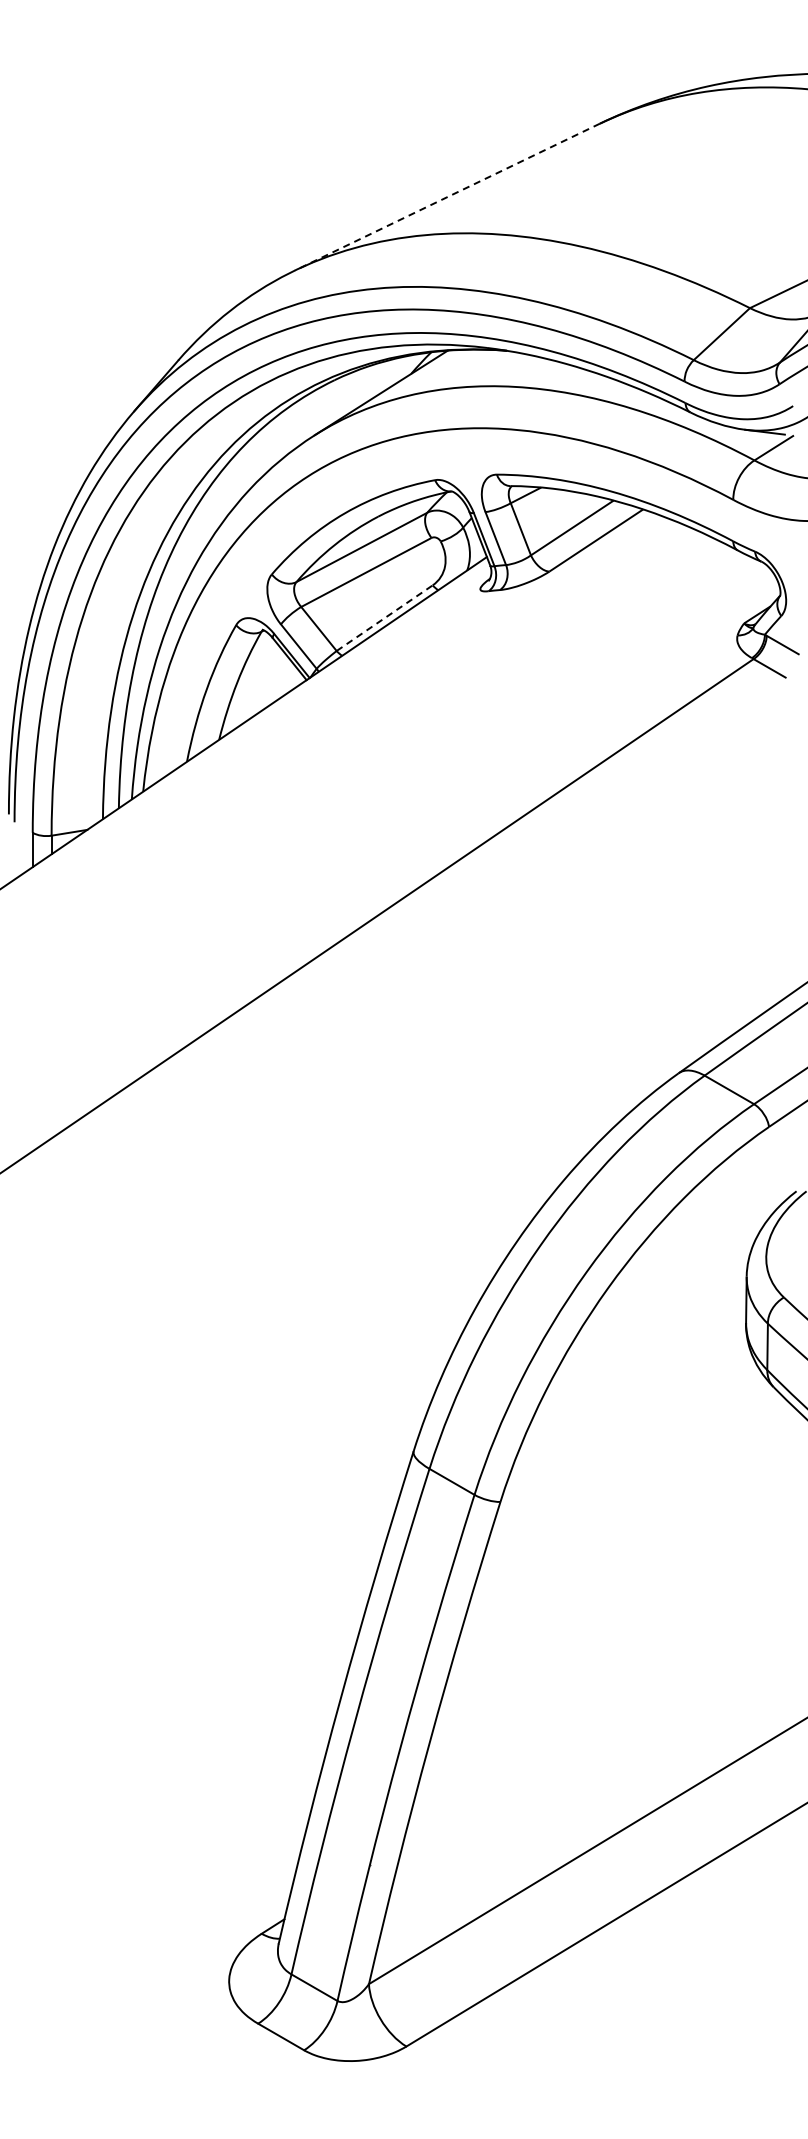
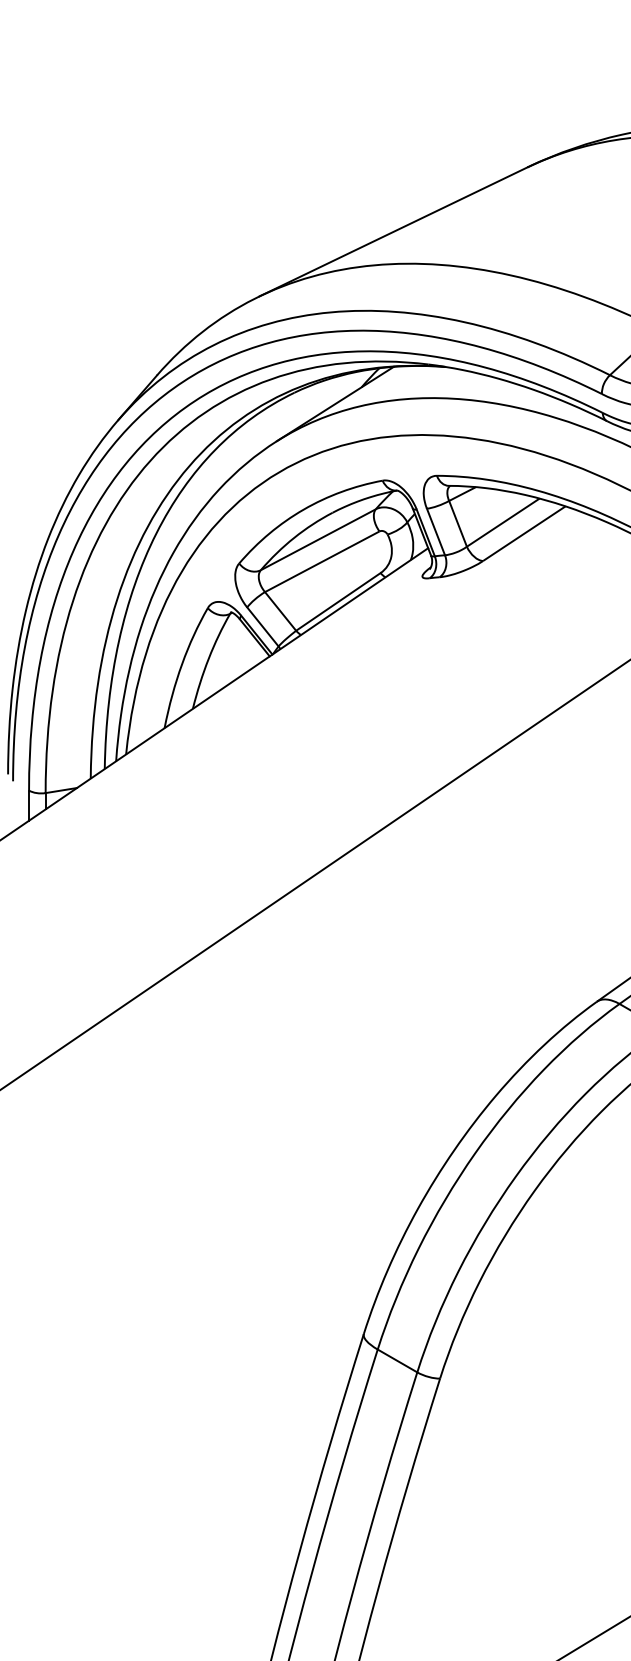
line: (447, 197) -> (393, 232), dashed -> solid
line: (385, 617) -> (339, 601), dashed -> solid

